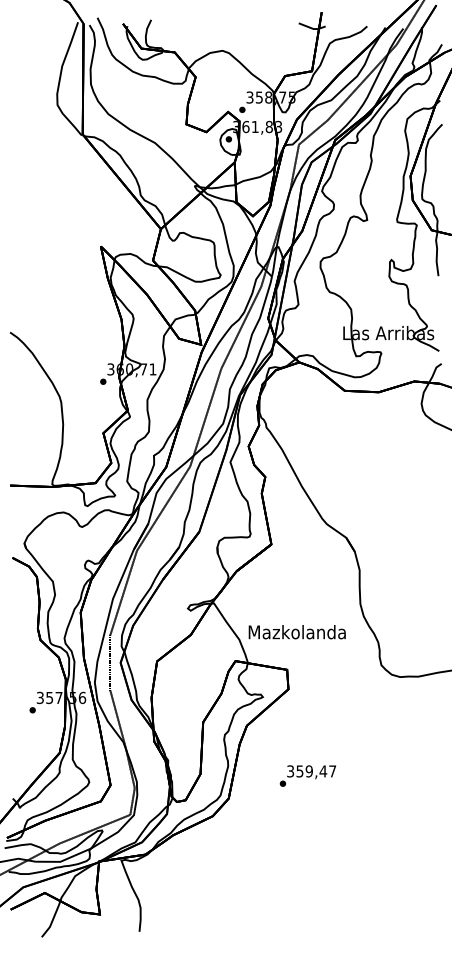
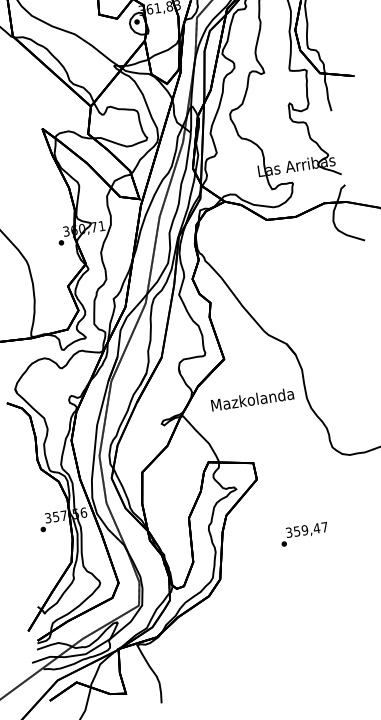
text: (296, 632) -> (251, 399), moved
text: (307, 775) -> (303, 533), moved

